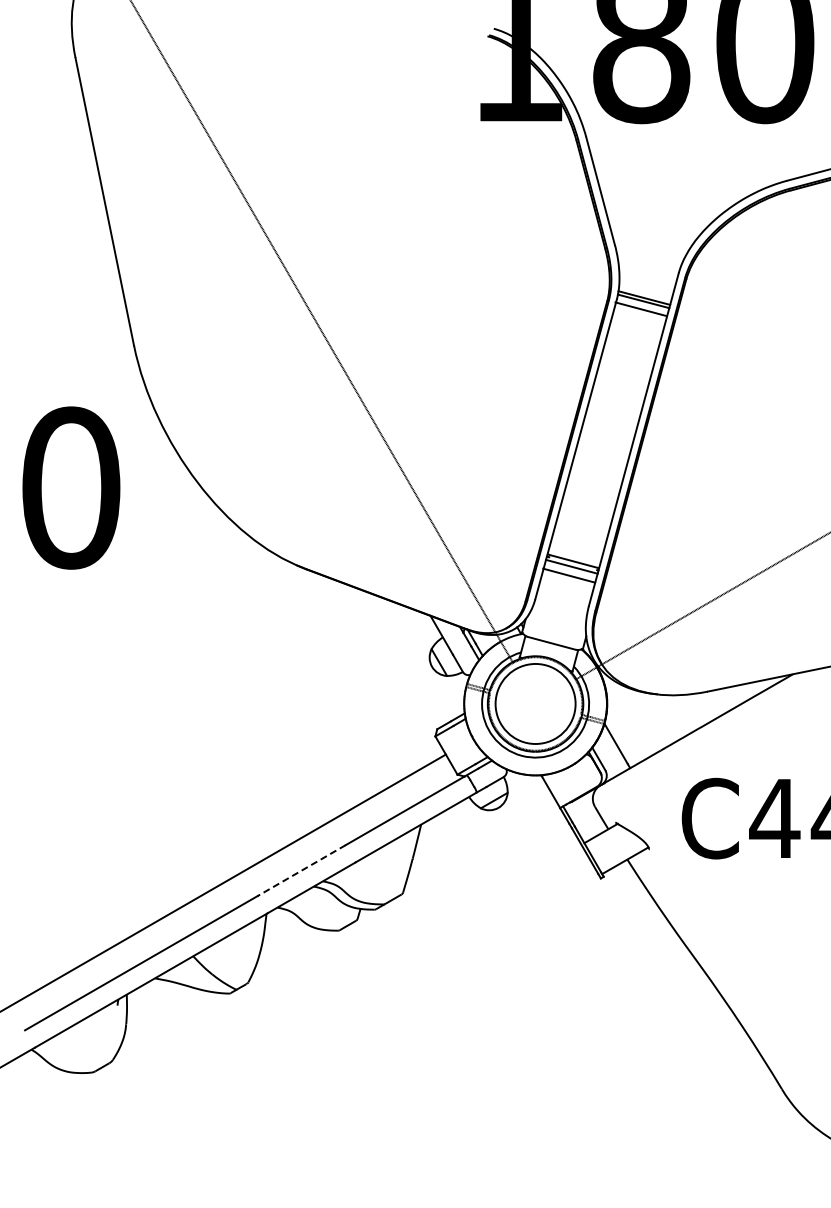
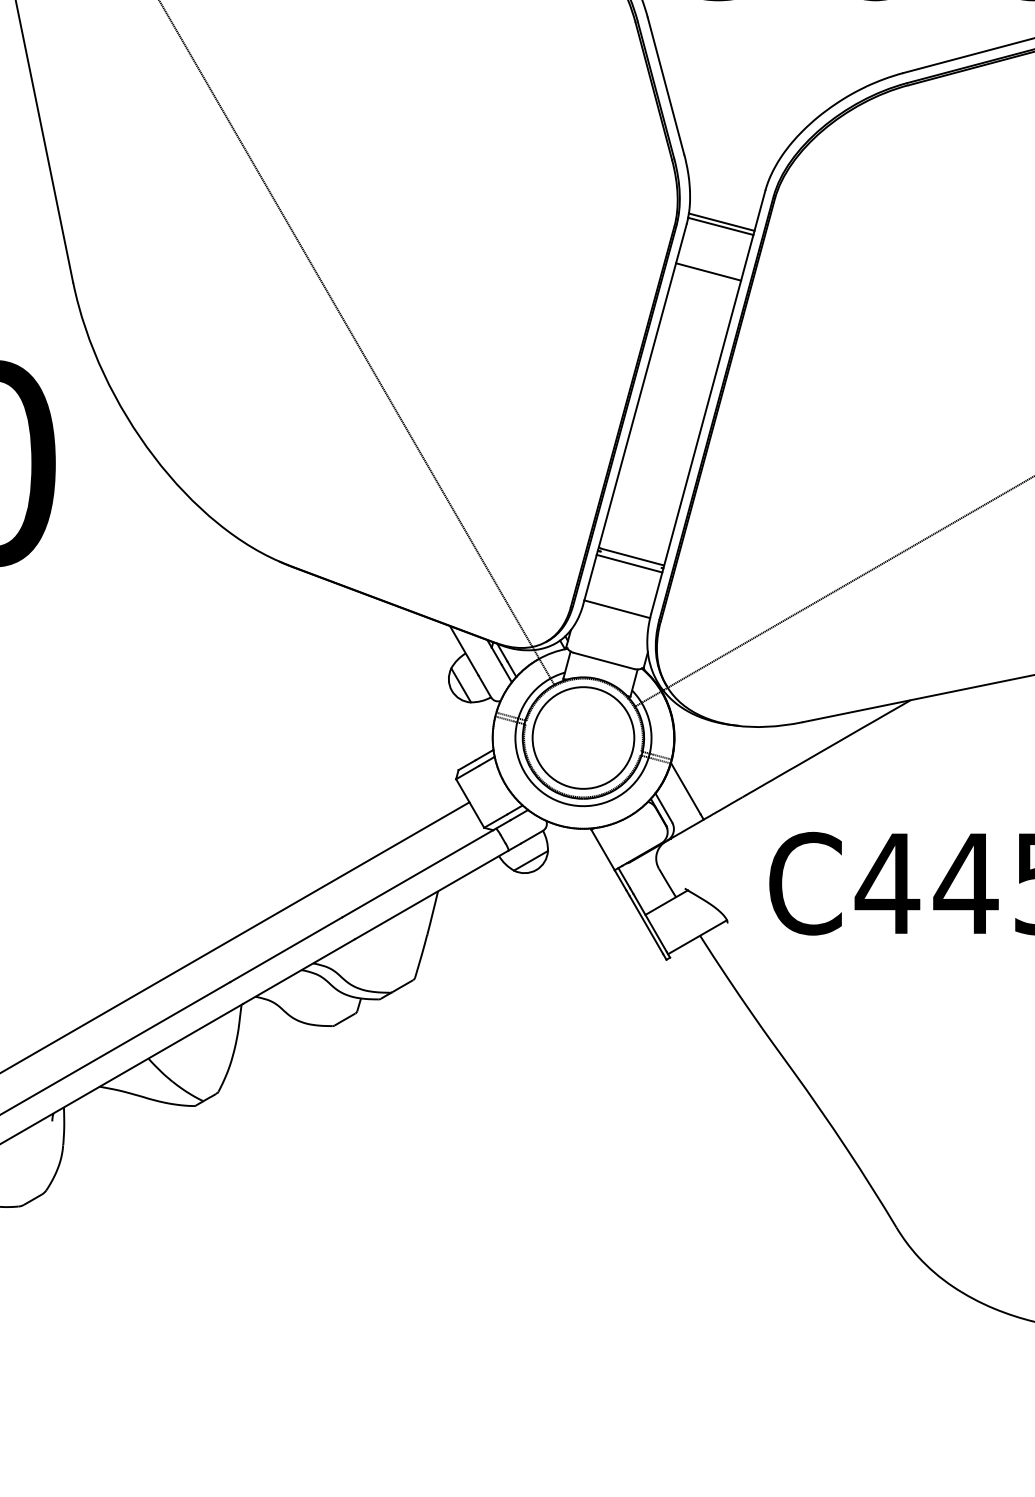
line: (640, 309) -> (707, 272), moved
line: (569, 575) -> (617, 609), moved
line: (301, 870) -> (285, 949), dashed -> solid

